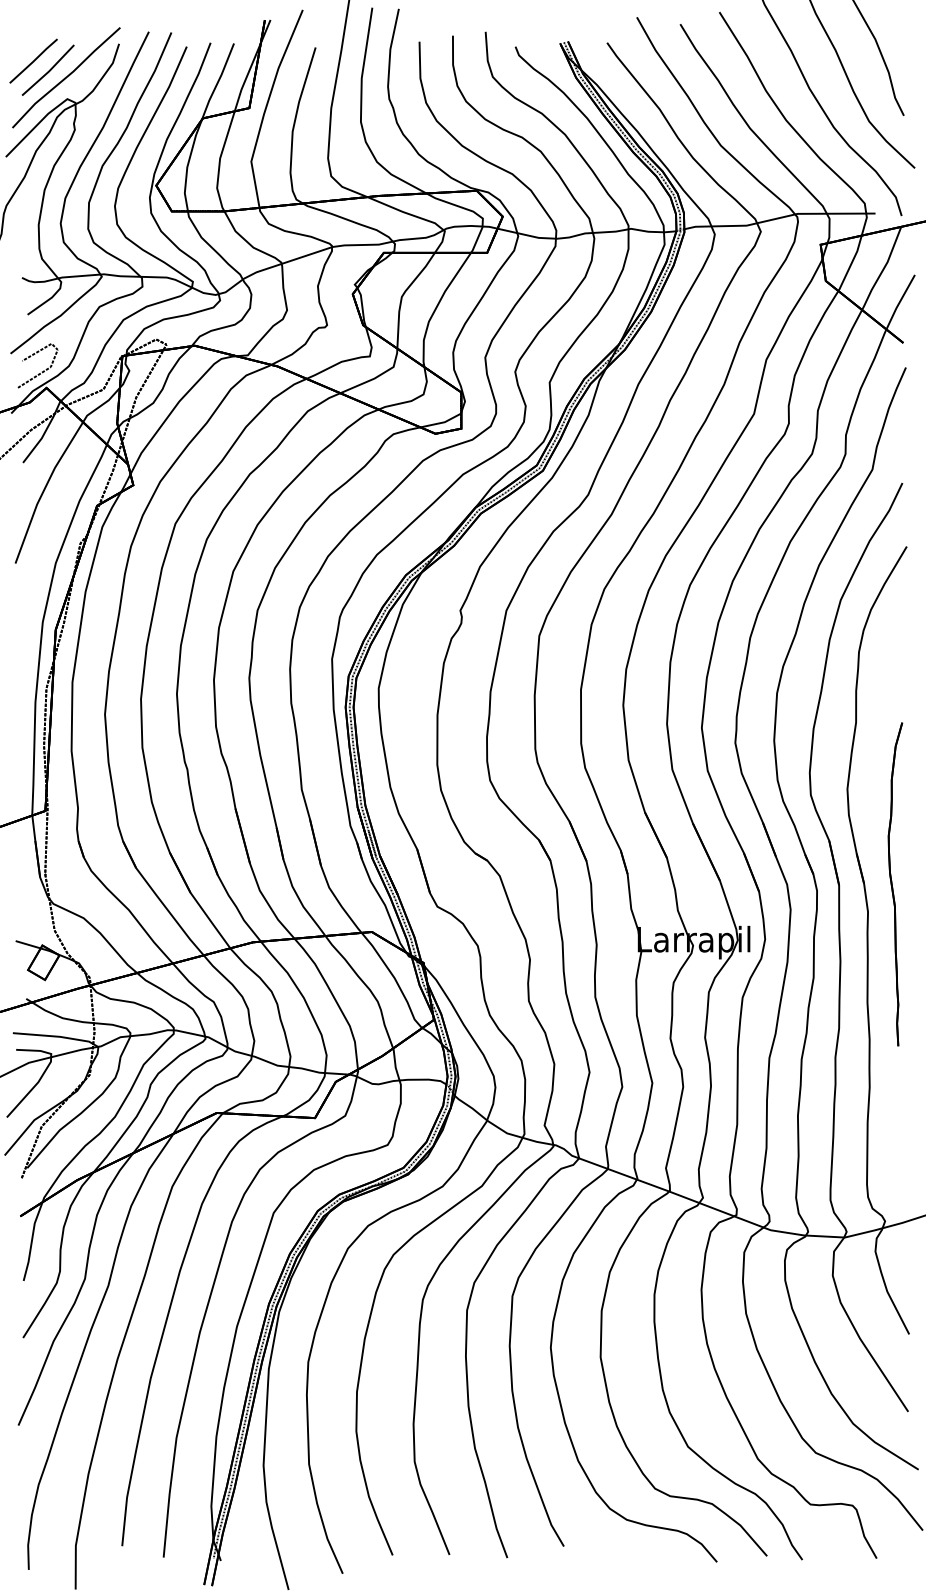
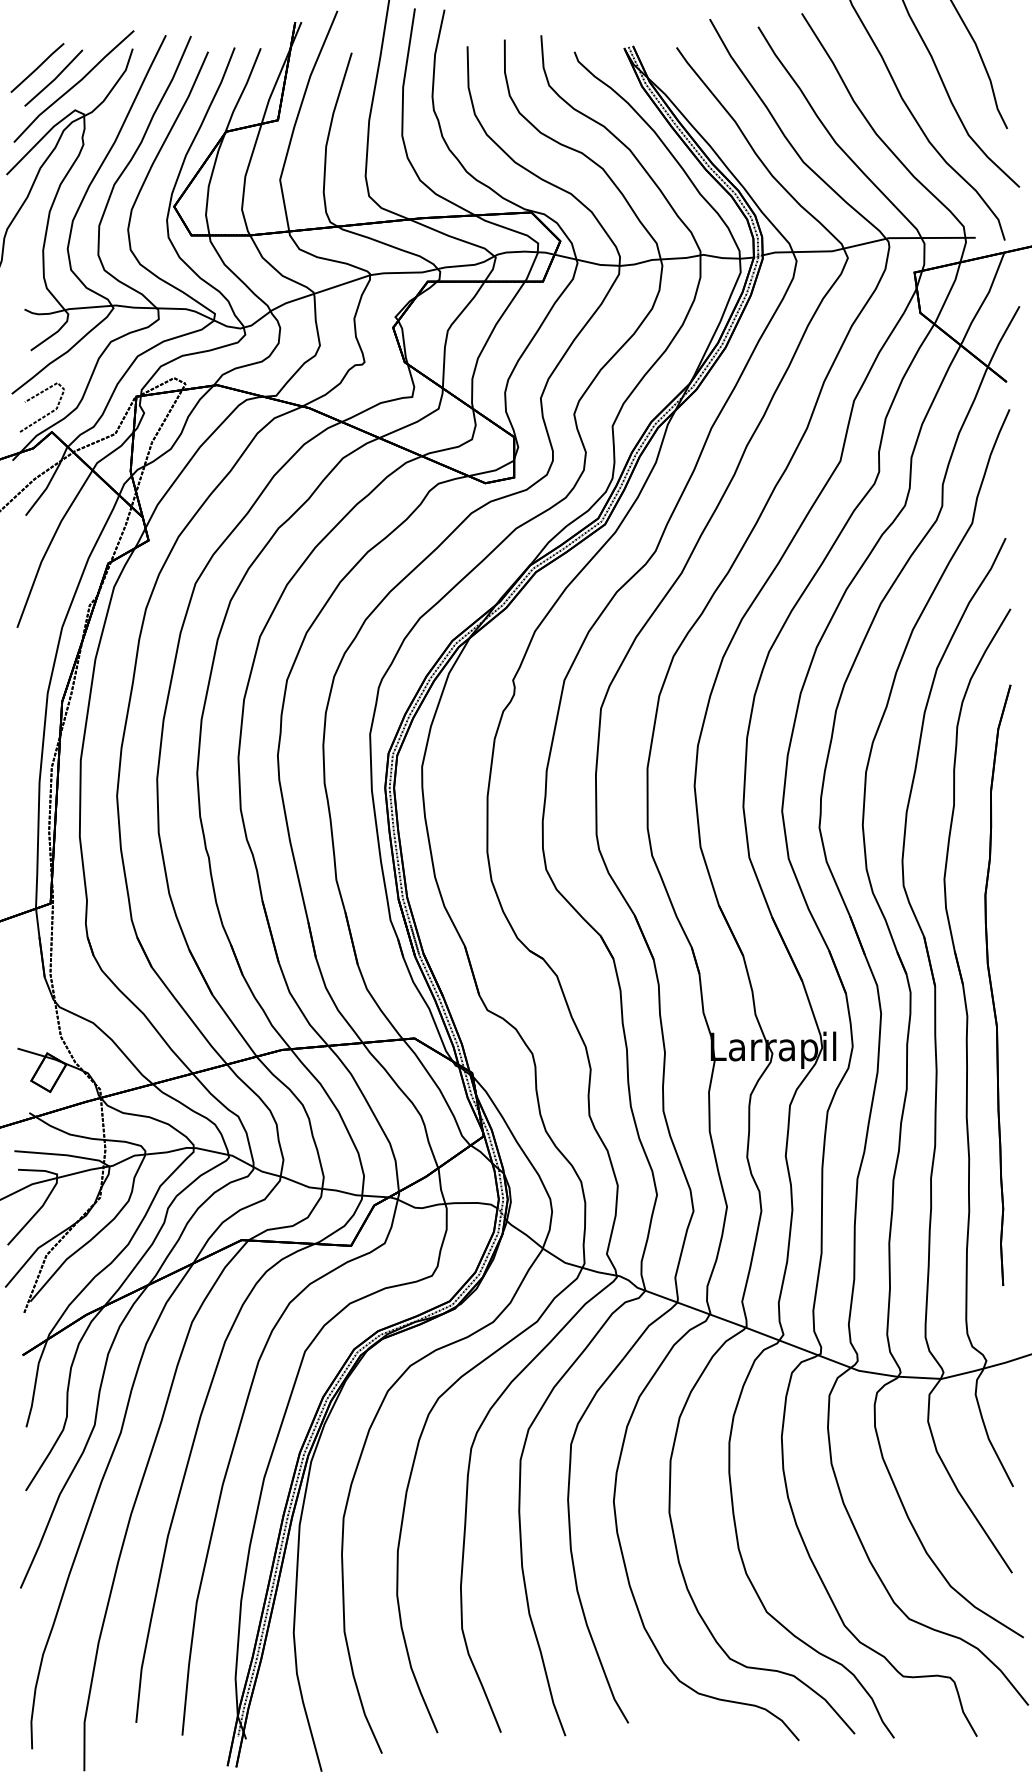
part: (895, 884) -> (997, 985), size x1.67

